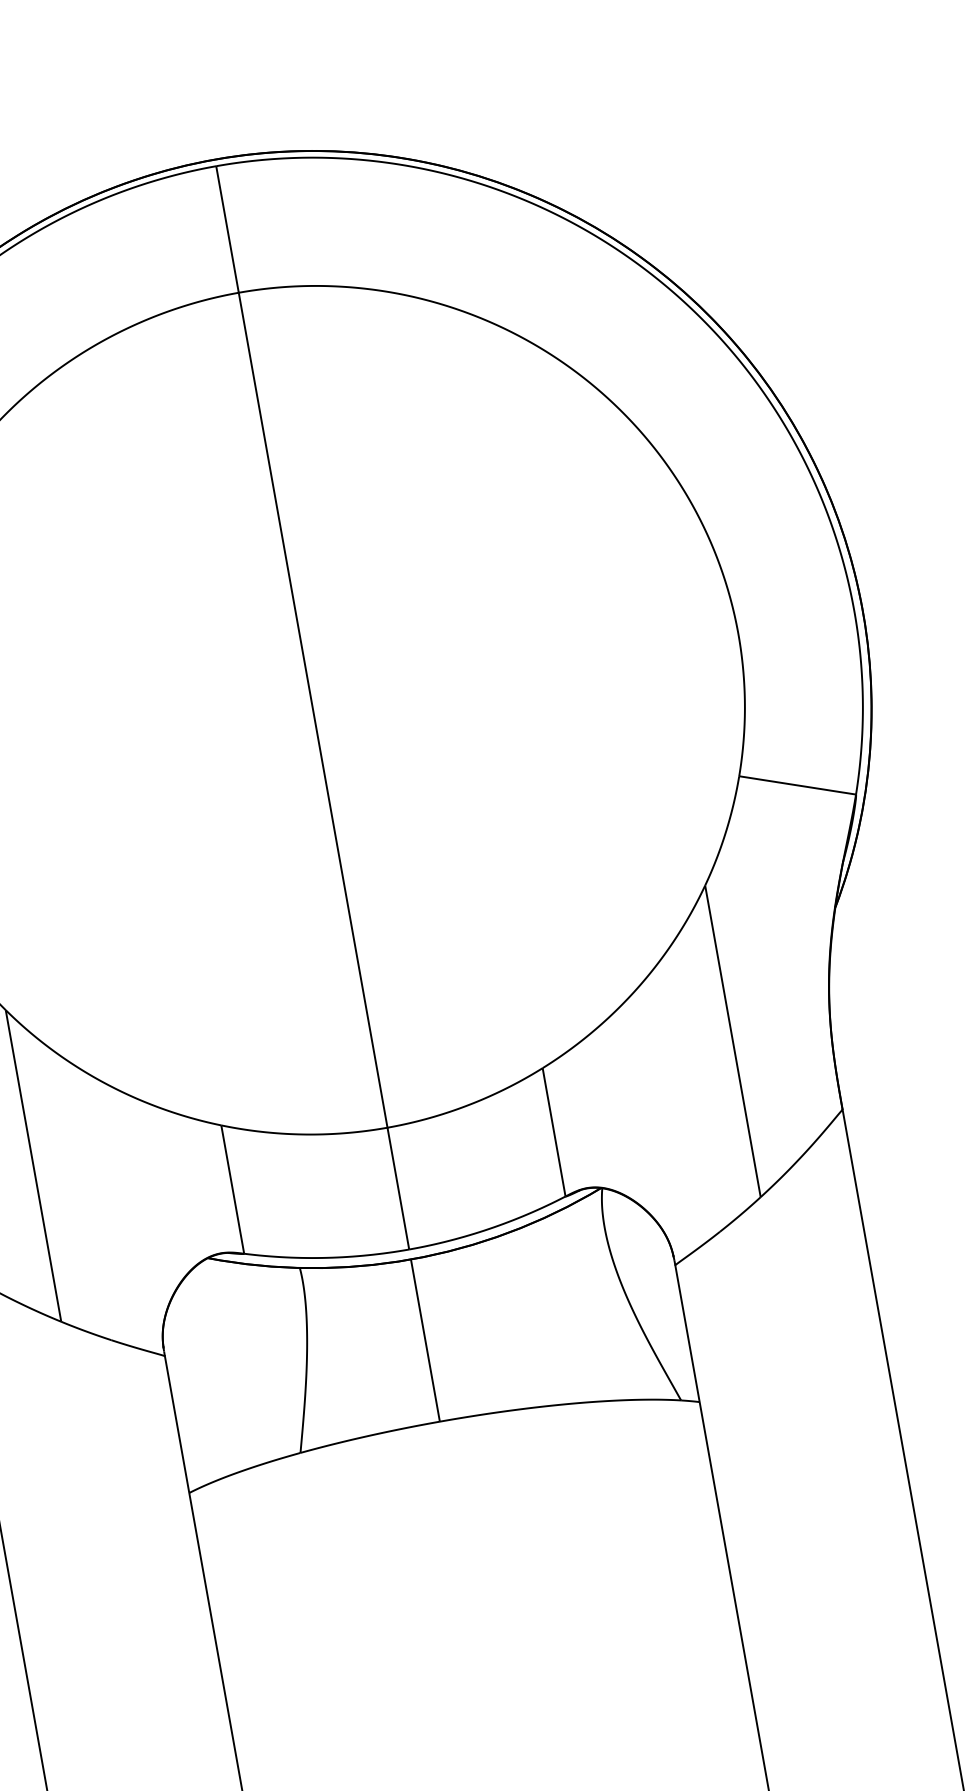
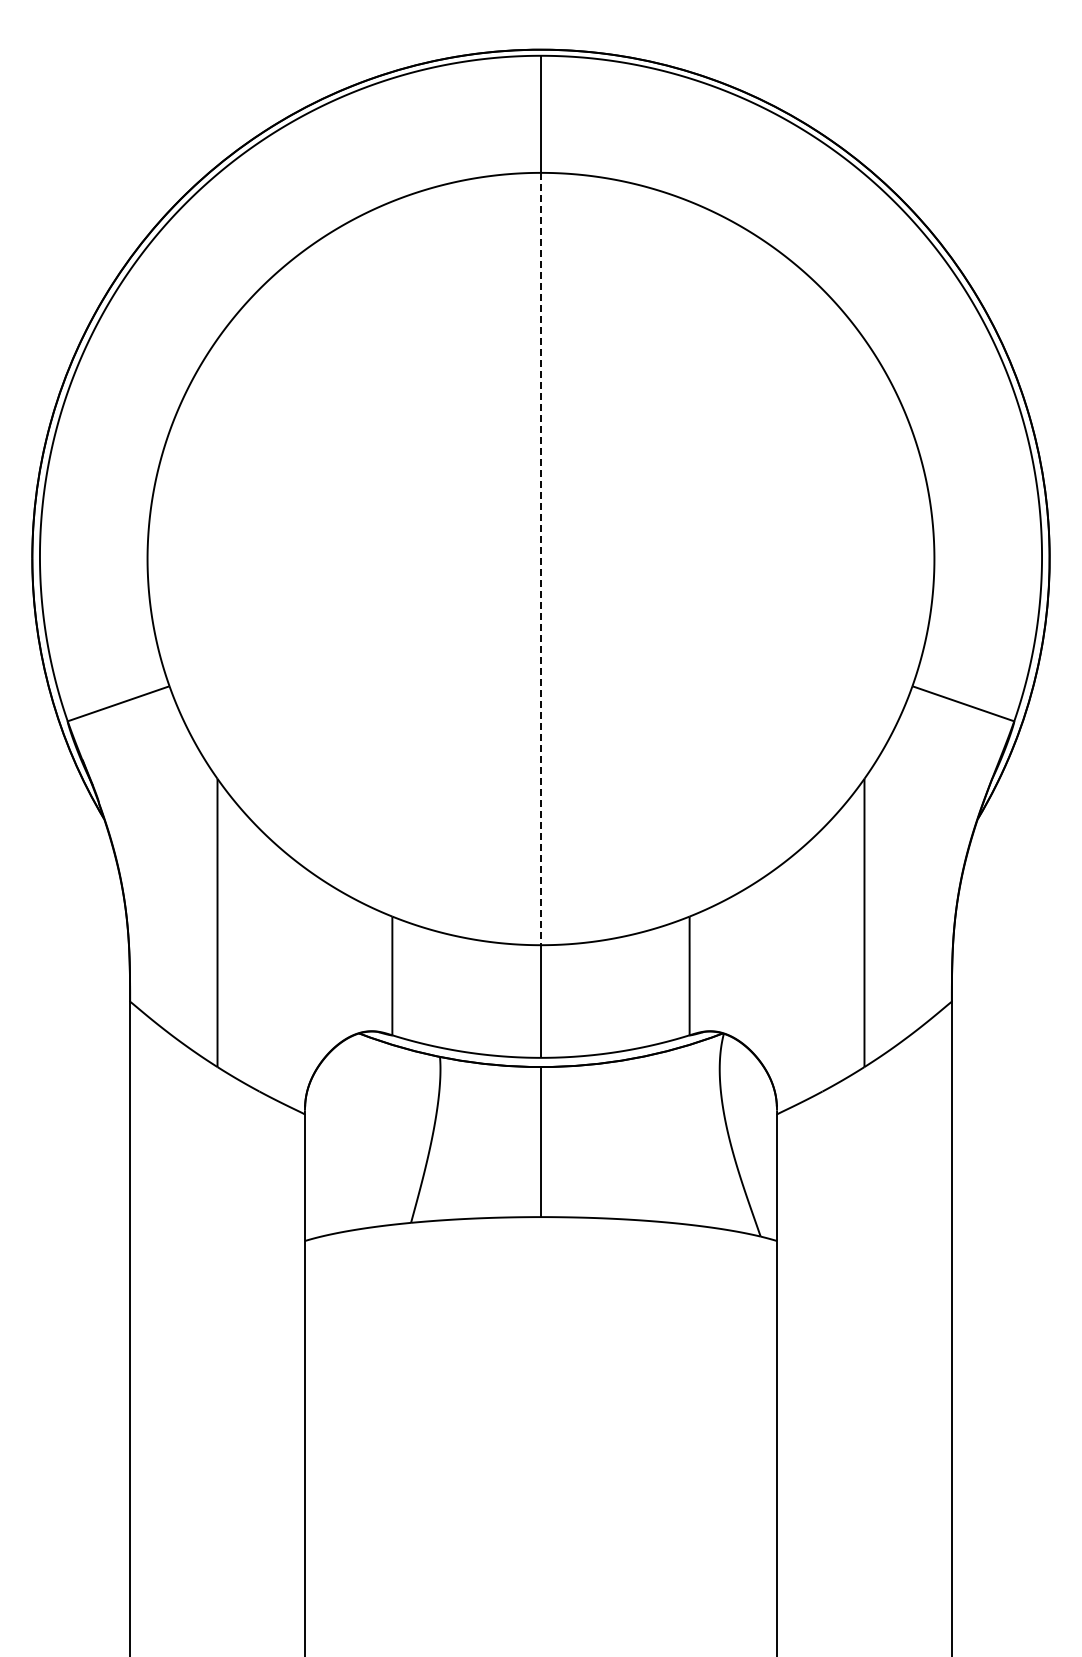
line: (312, 710) -> (540, 559), solid -> dashed

